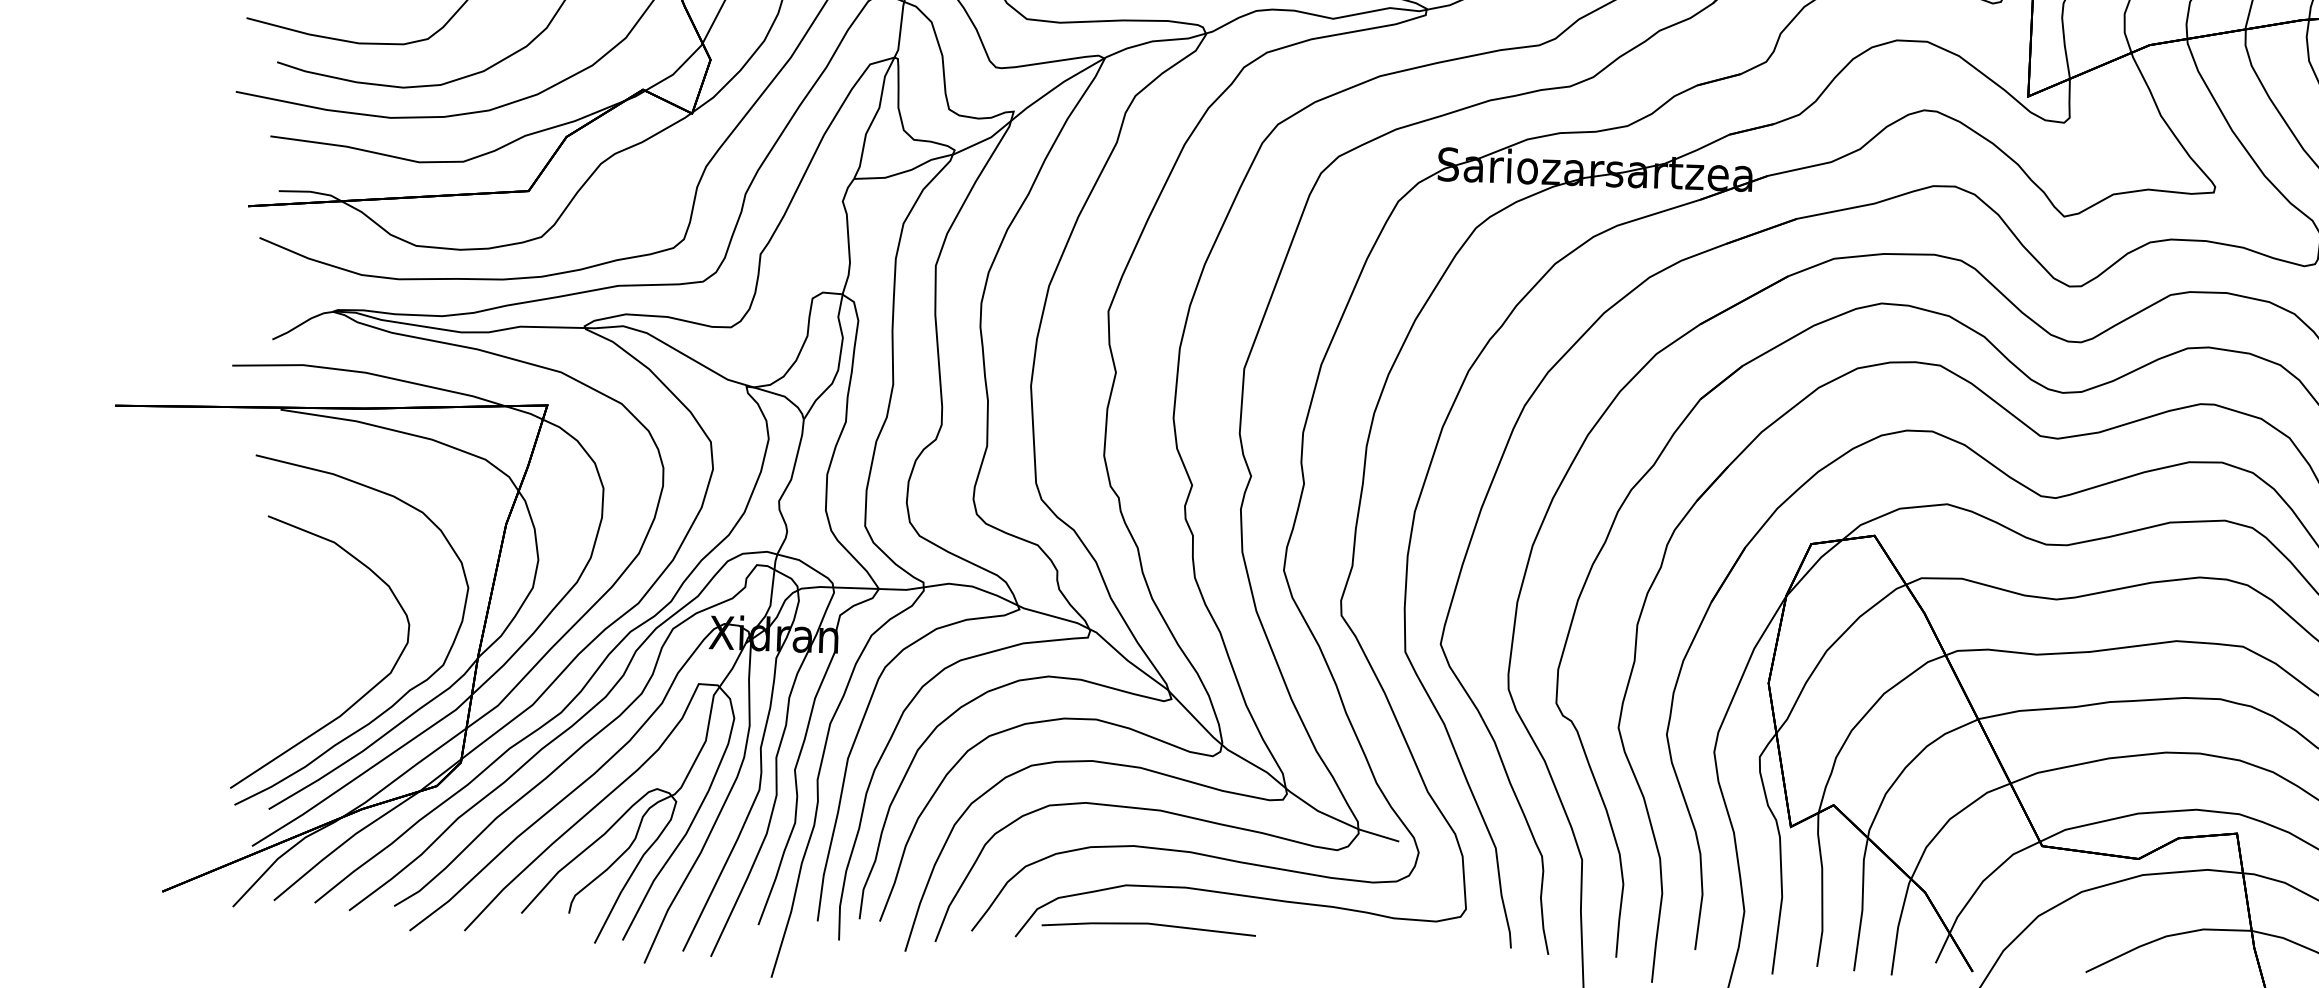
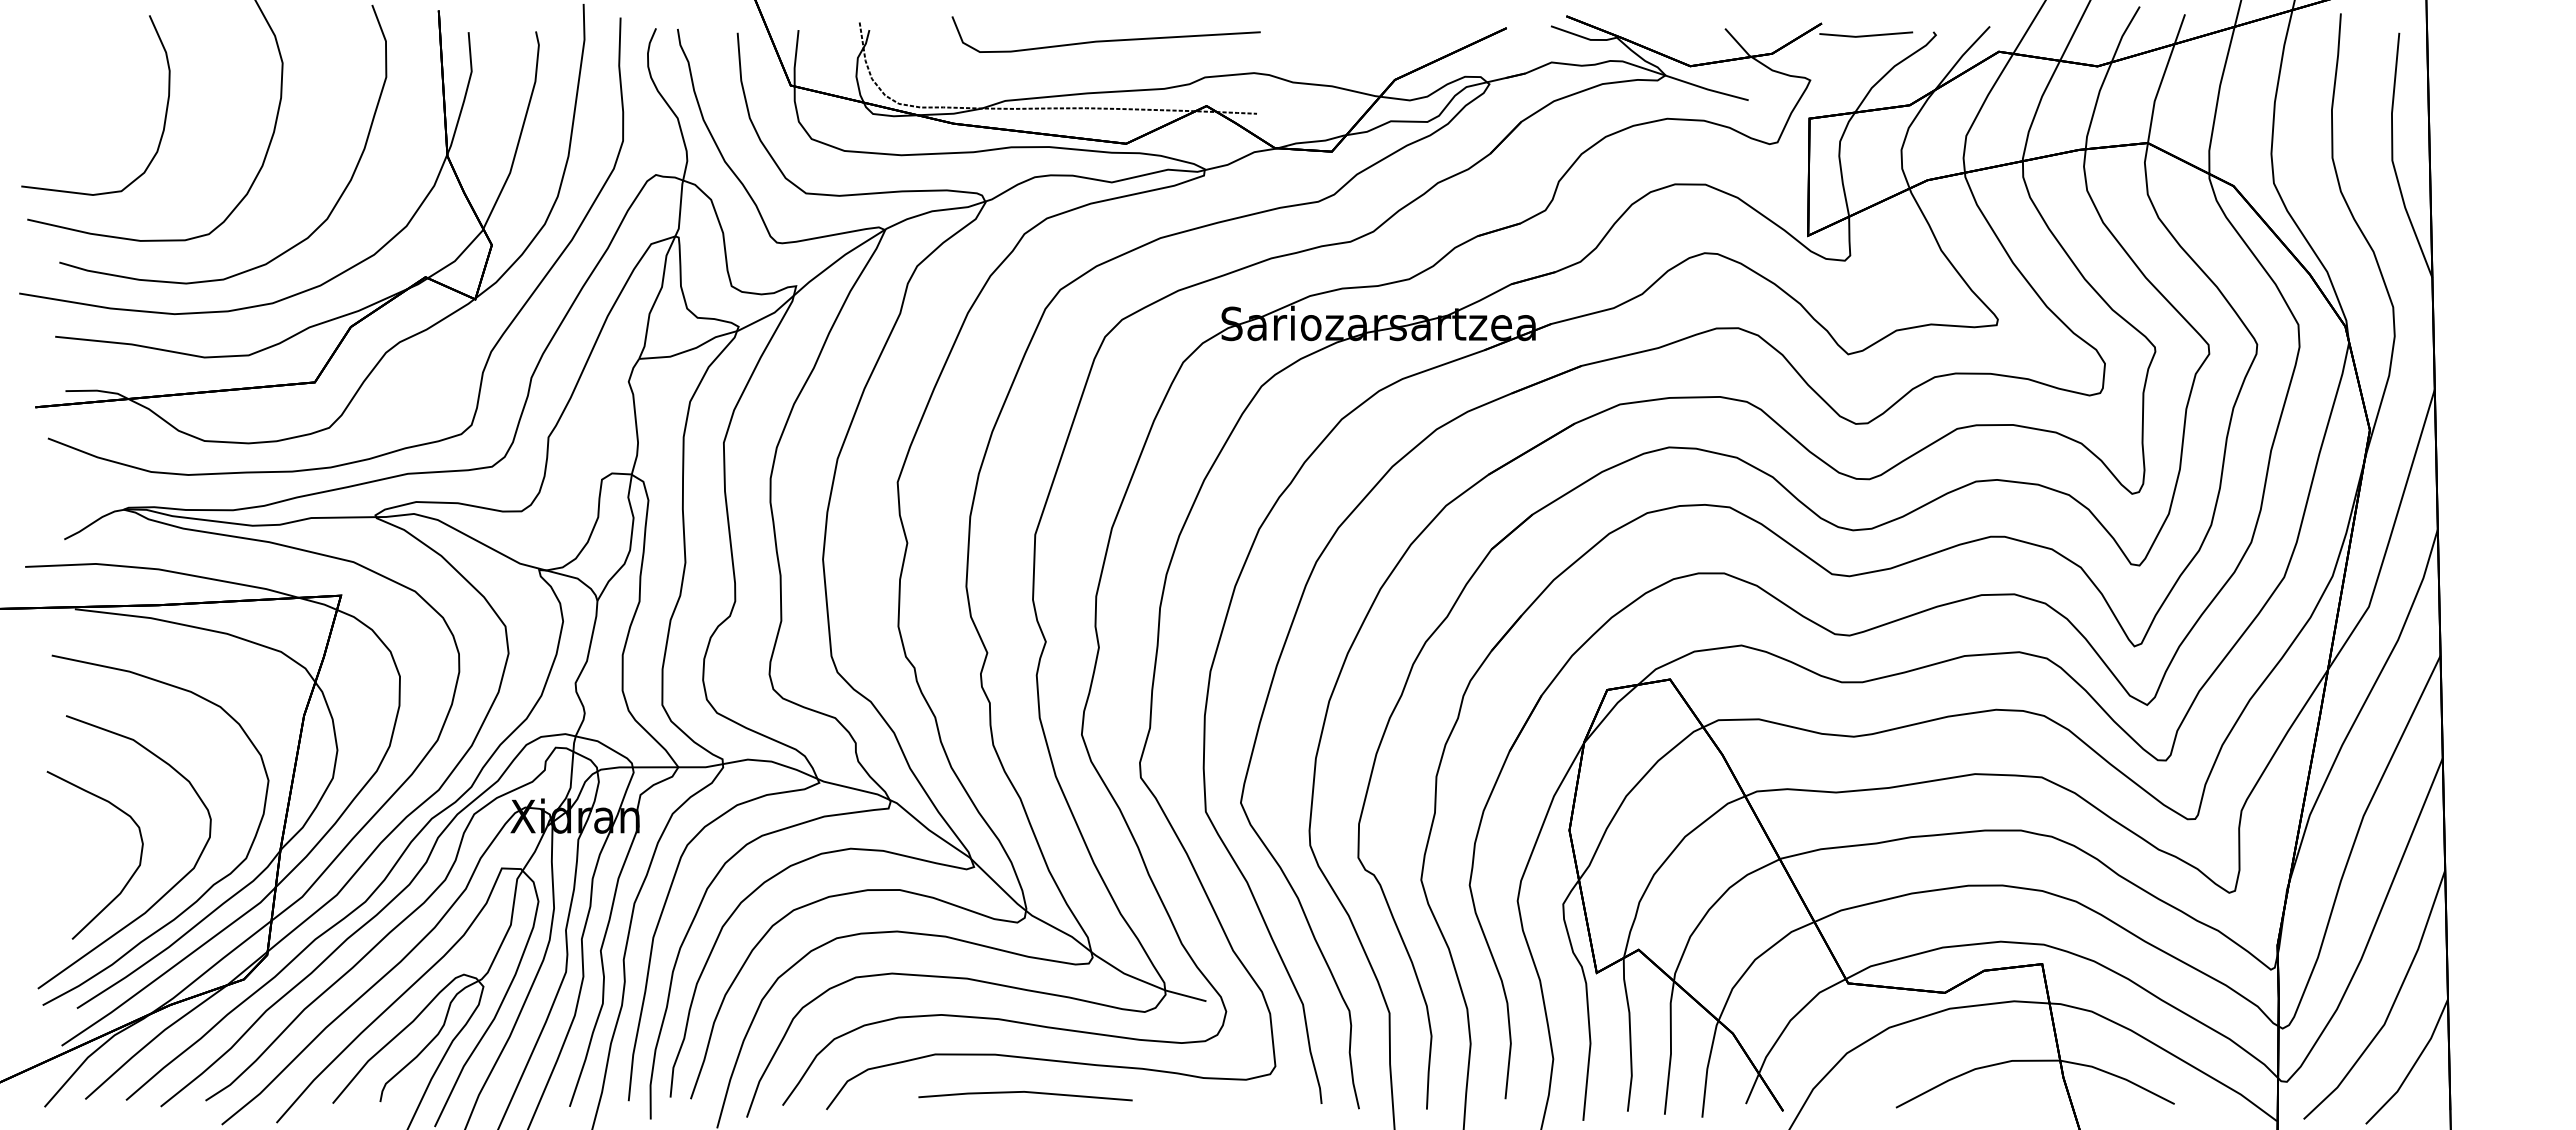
curve: (324, 682) -> (128, 879), added
line: (1148, 924) -> (1025, 1092), moved

